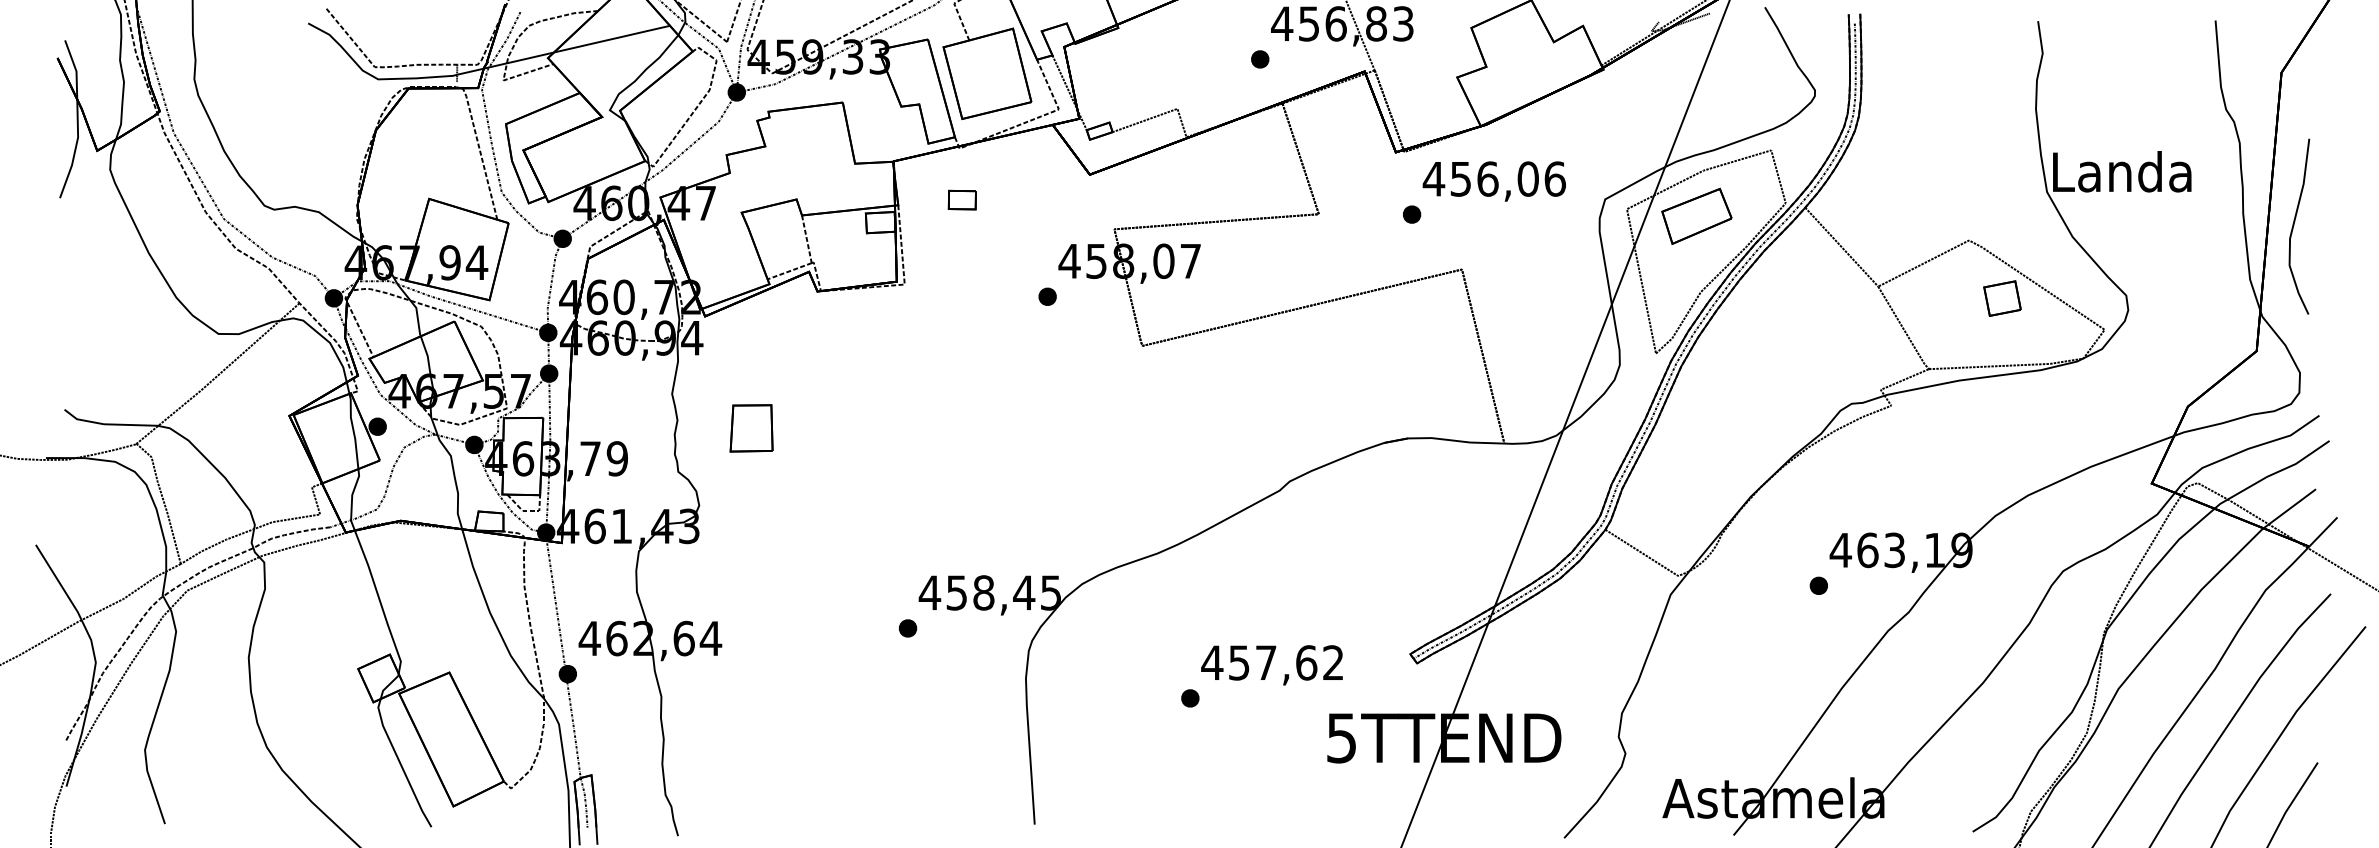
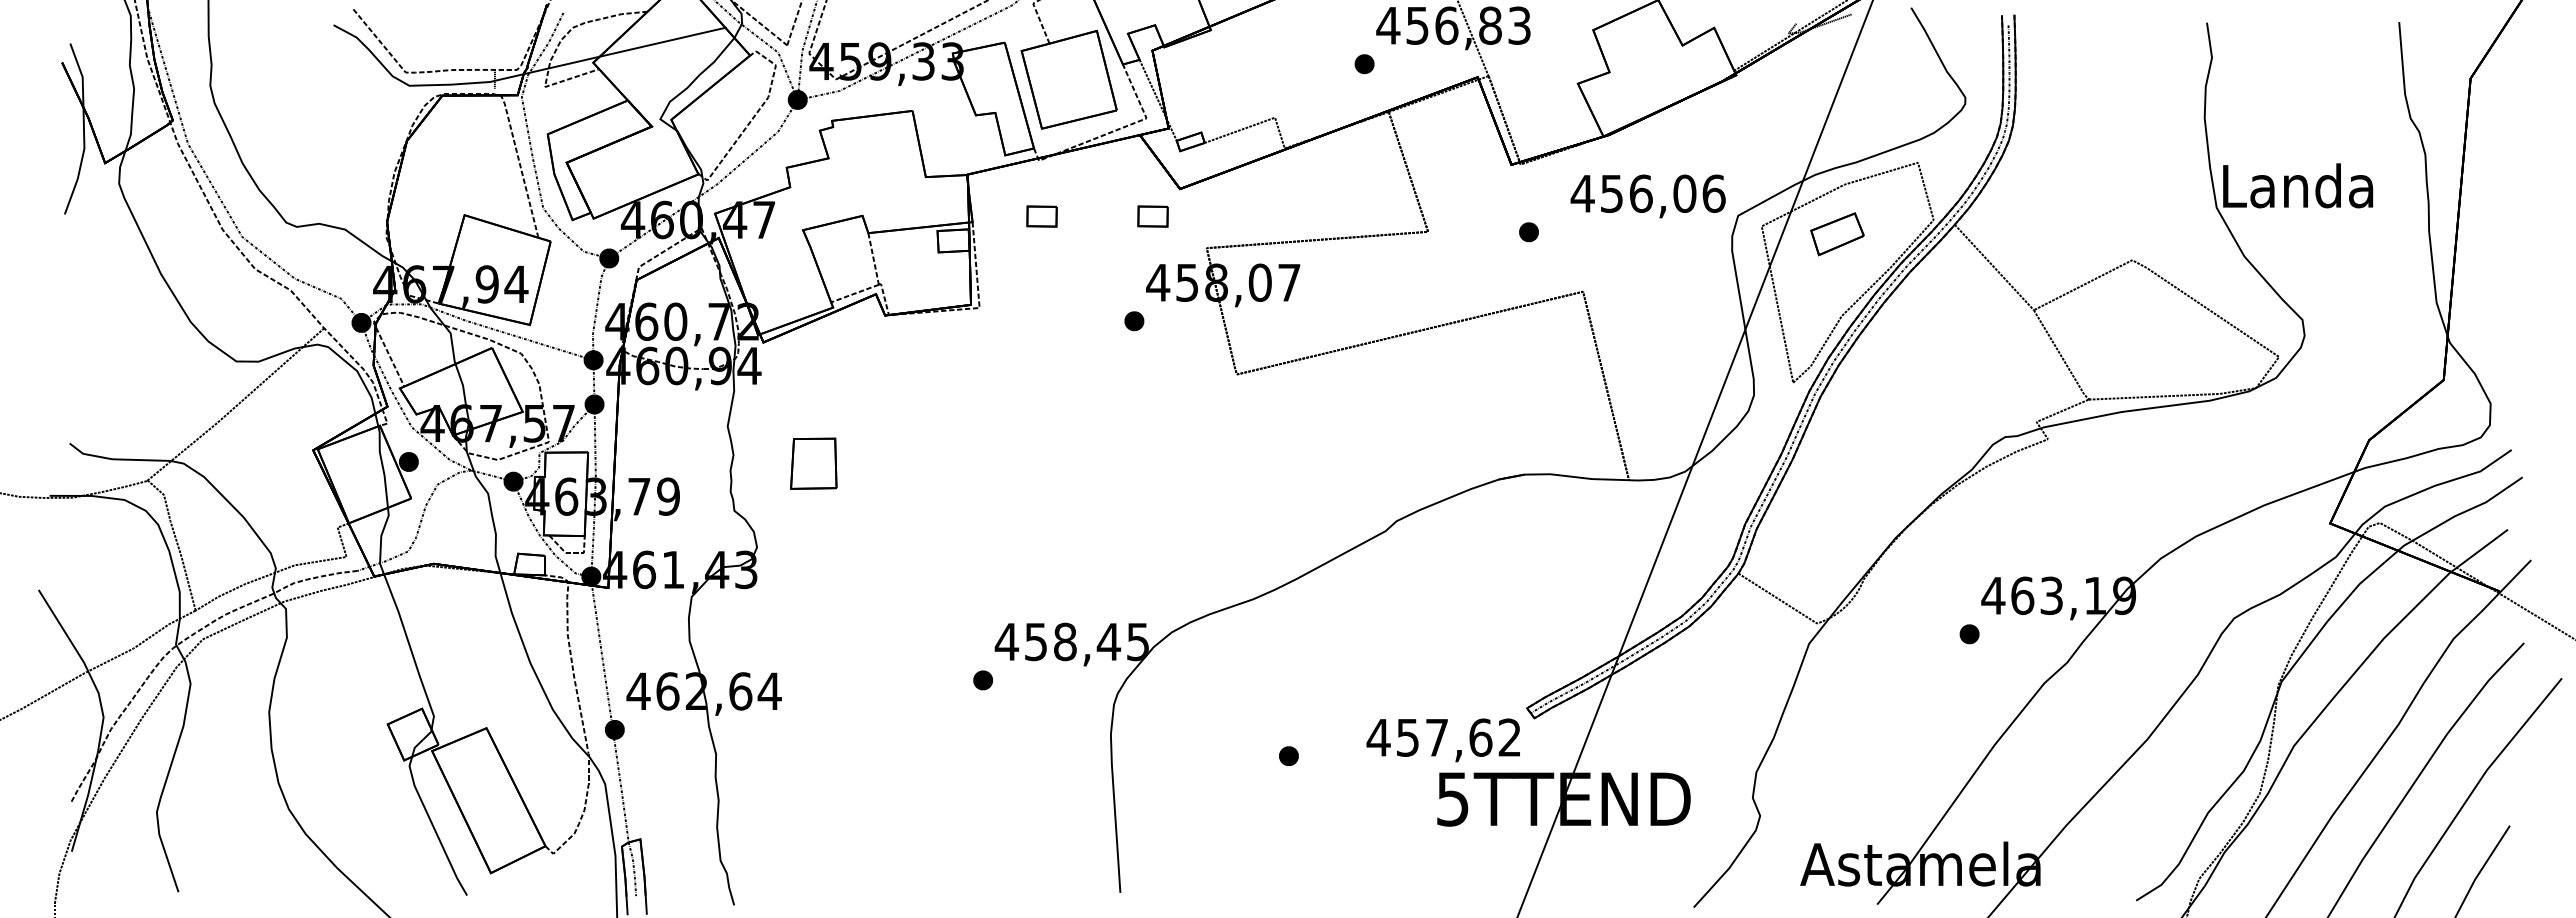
text: (1493, 181) -> (1647, 196), moved
part: (1064, 200) -> (1152, 216), added
part: (1696, 216) -> (1837, 234), size x0.7
curve: (2294, 225) -> (2484, 244), removed
part: (2002, 297) -> (2168, 322), removed
text: (1271, 665) -> (1442, 740), moved

